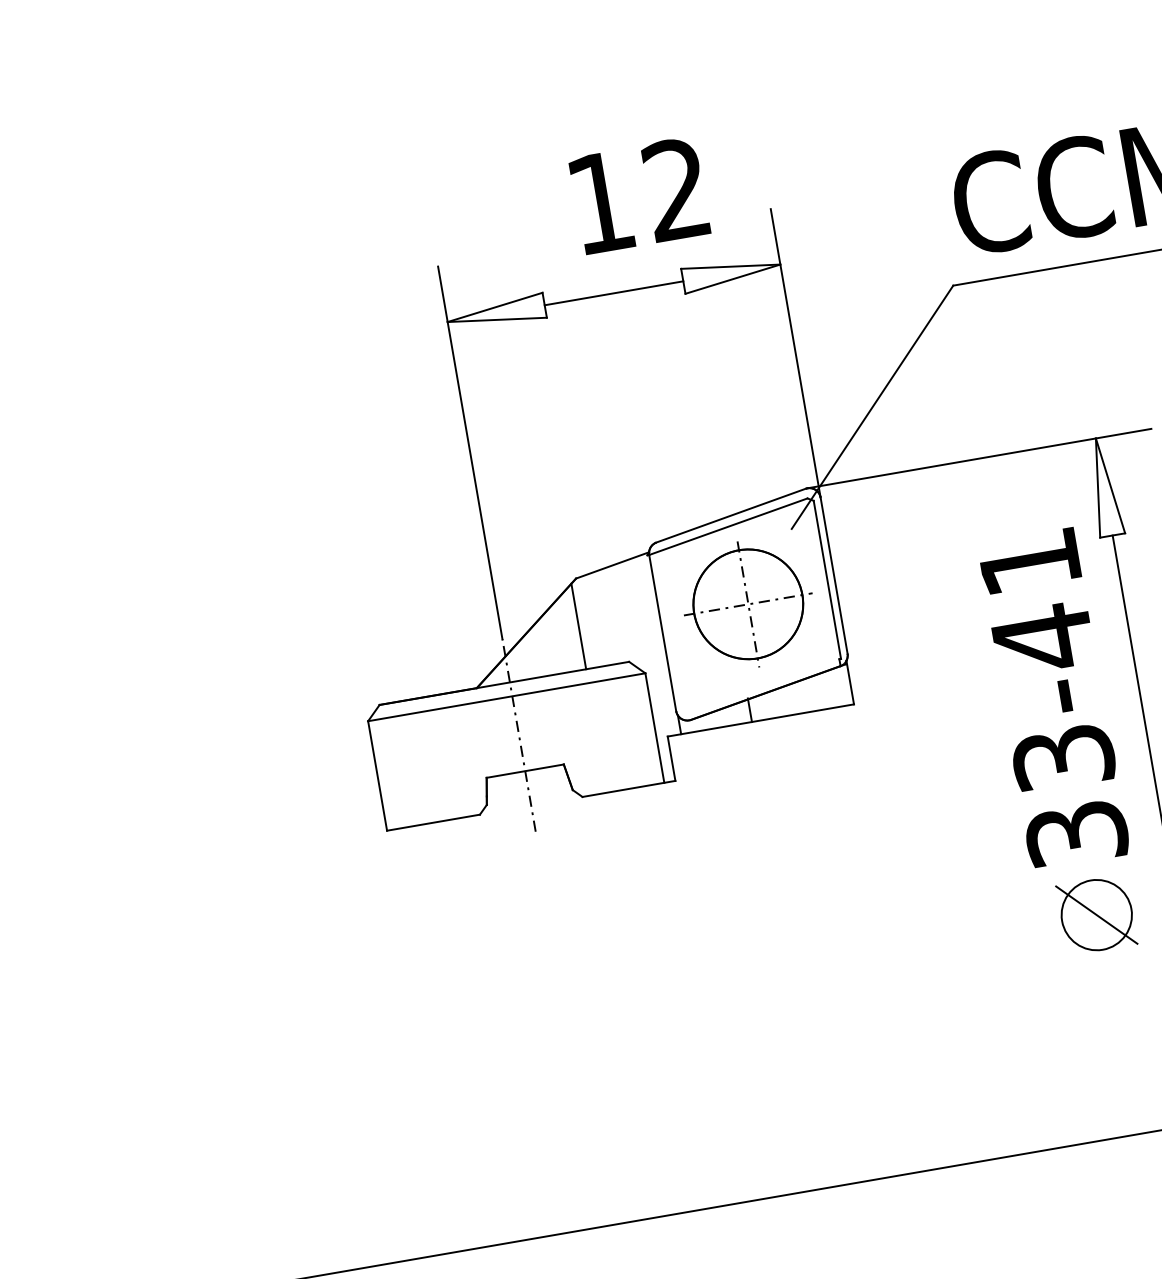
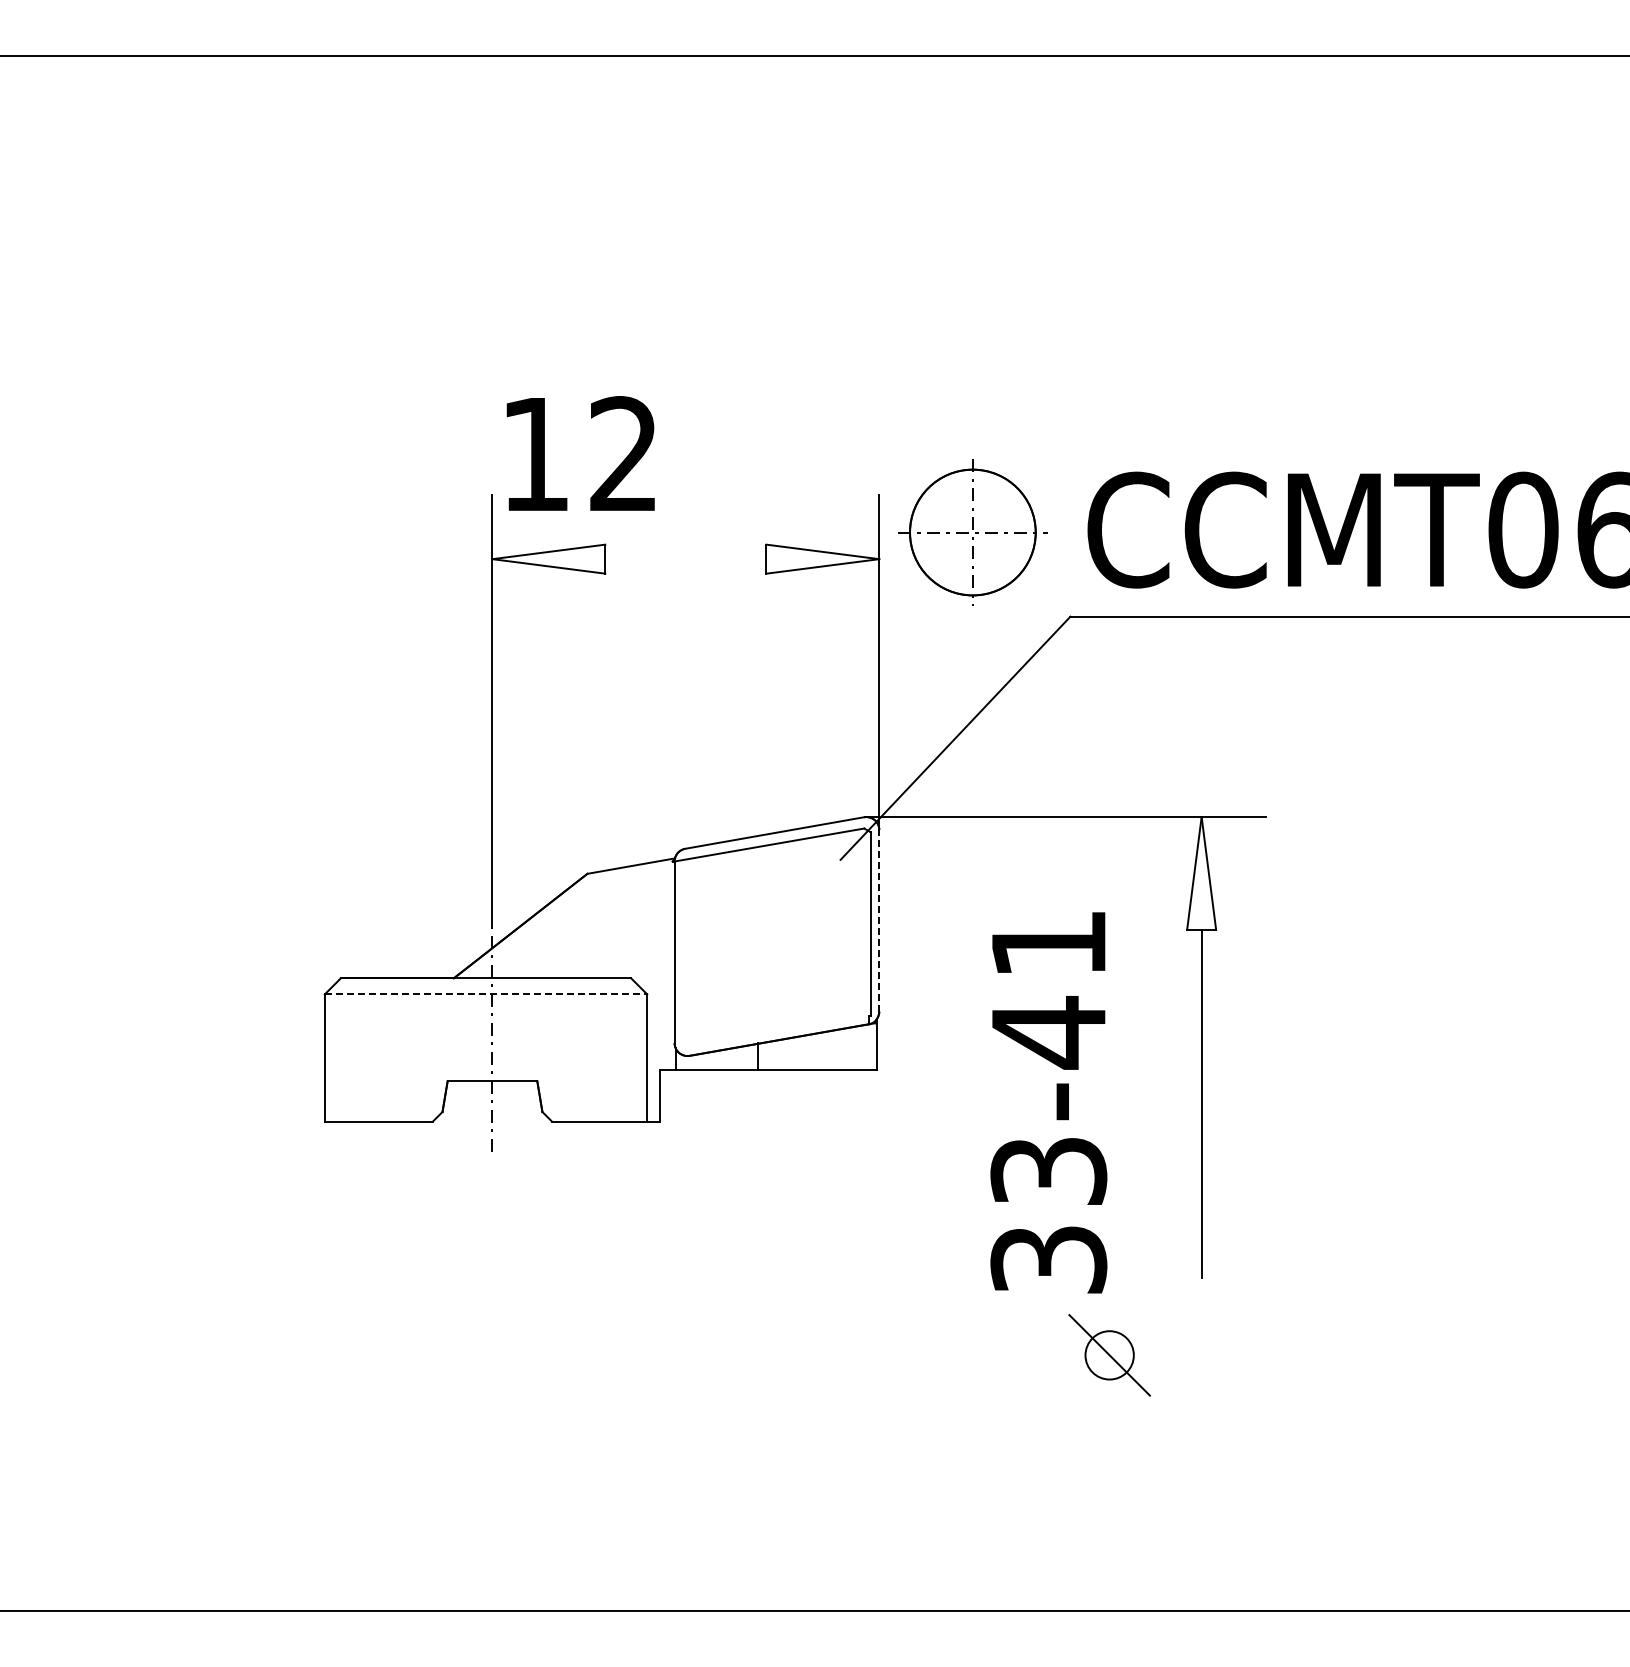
text: (639, 195) -> (580, 453), moved
line: (613, 293) -> (685, 559), removed
line: (834, 575) -> (879, 920), solid -> dashed
part: (748, 604) -> (972, 532), moved
line: (579, 626) -> (581, 928), removed
line: (507, 697) -> (486, 994), solid -> dashed
text: (1053, 698) -> (1048, 1102), moved
circle: (1096, 915) -> (1109, 1355), size x0.6

